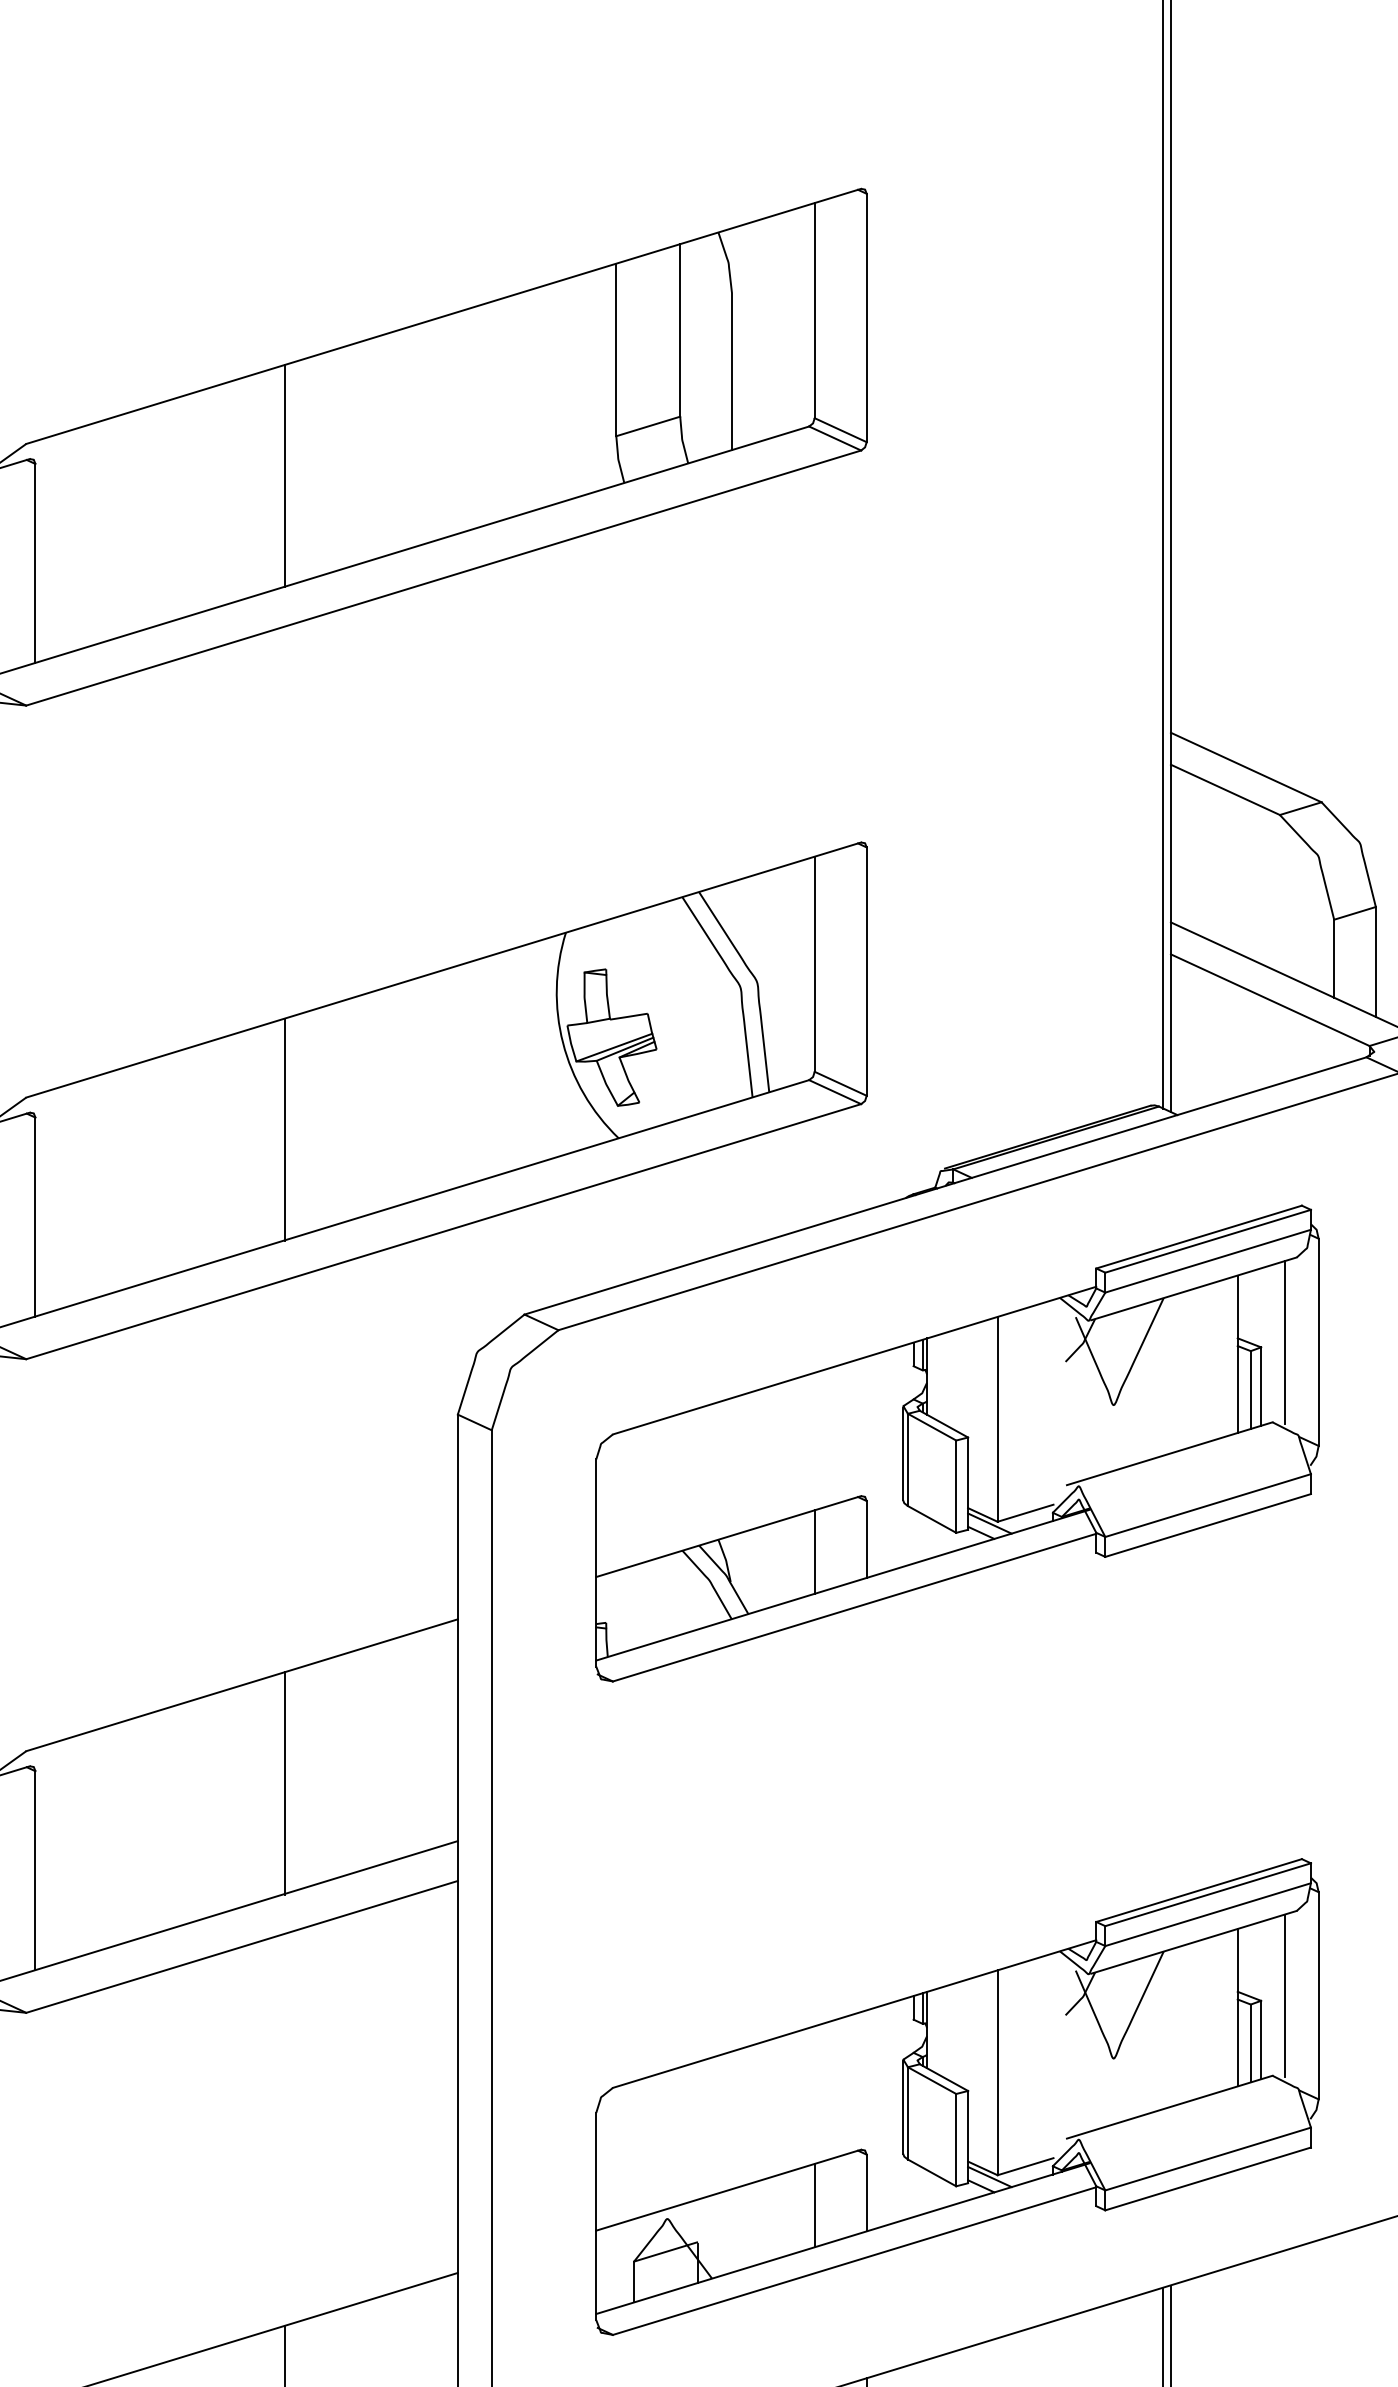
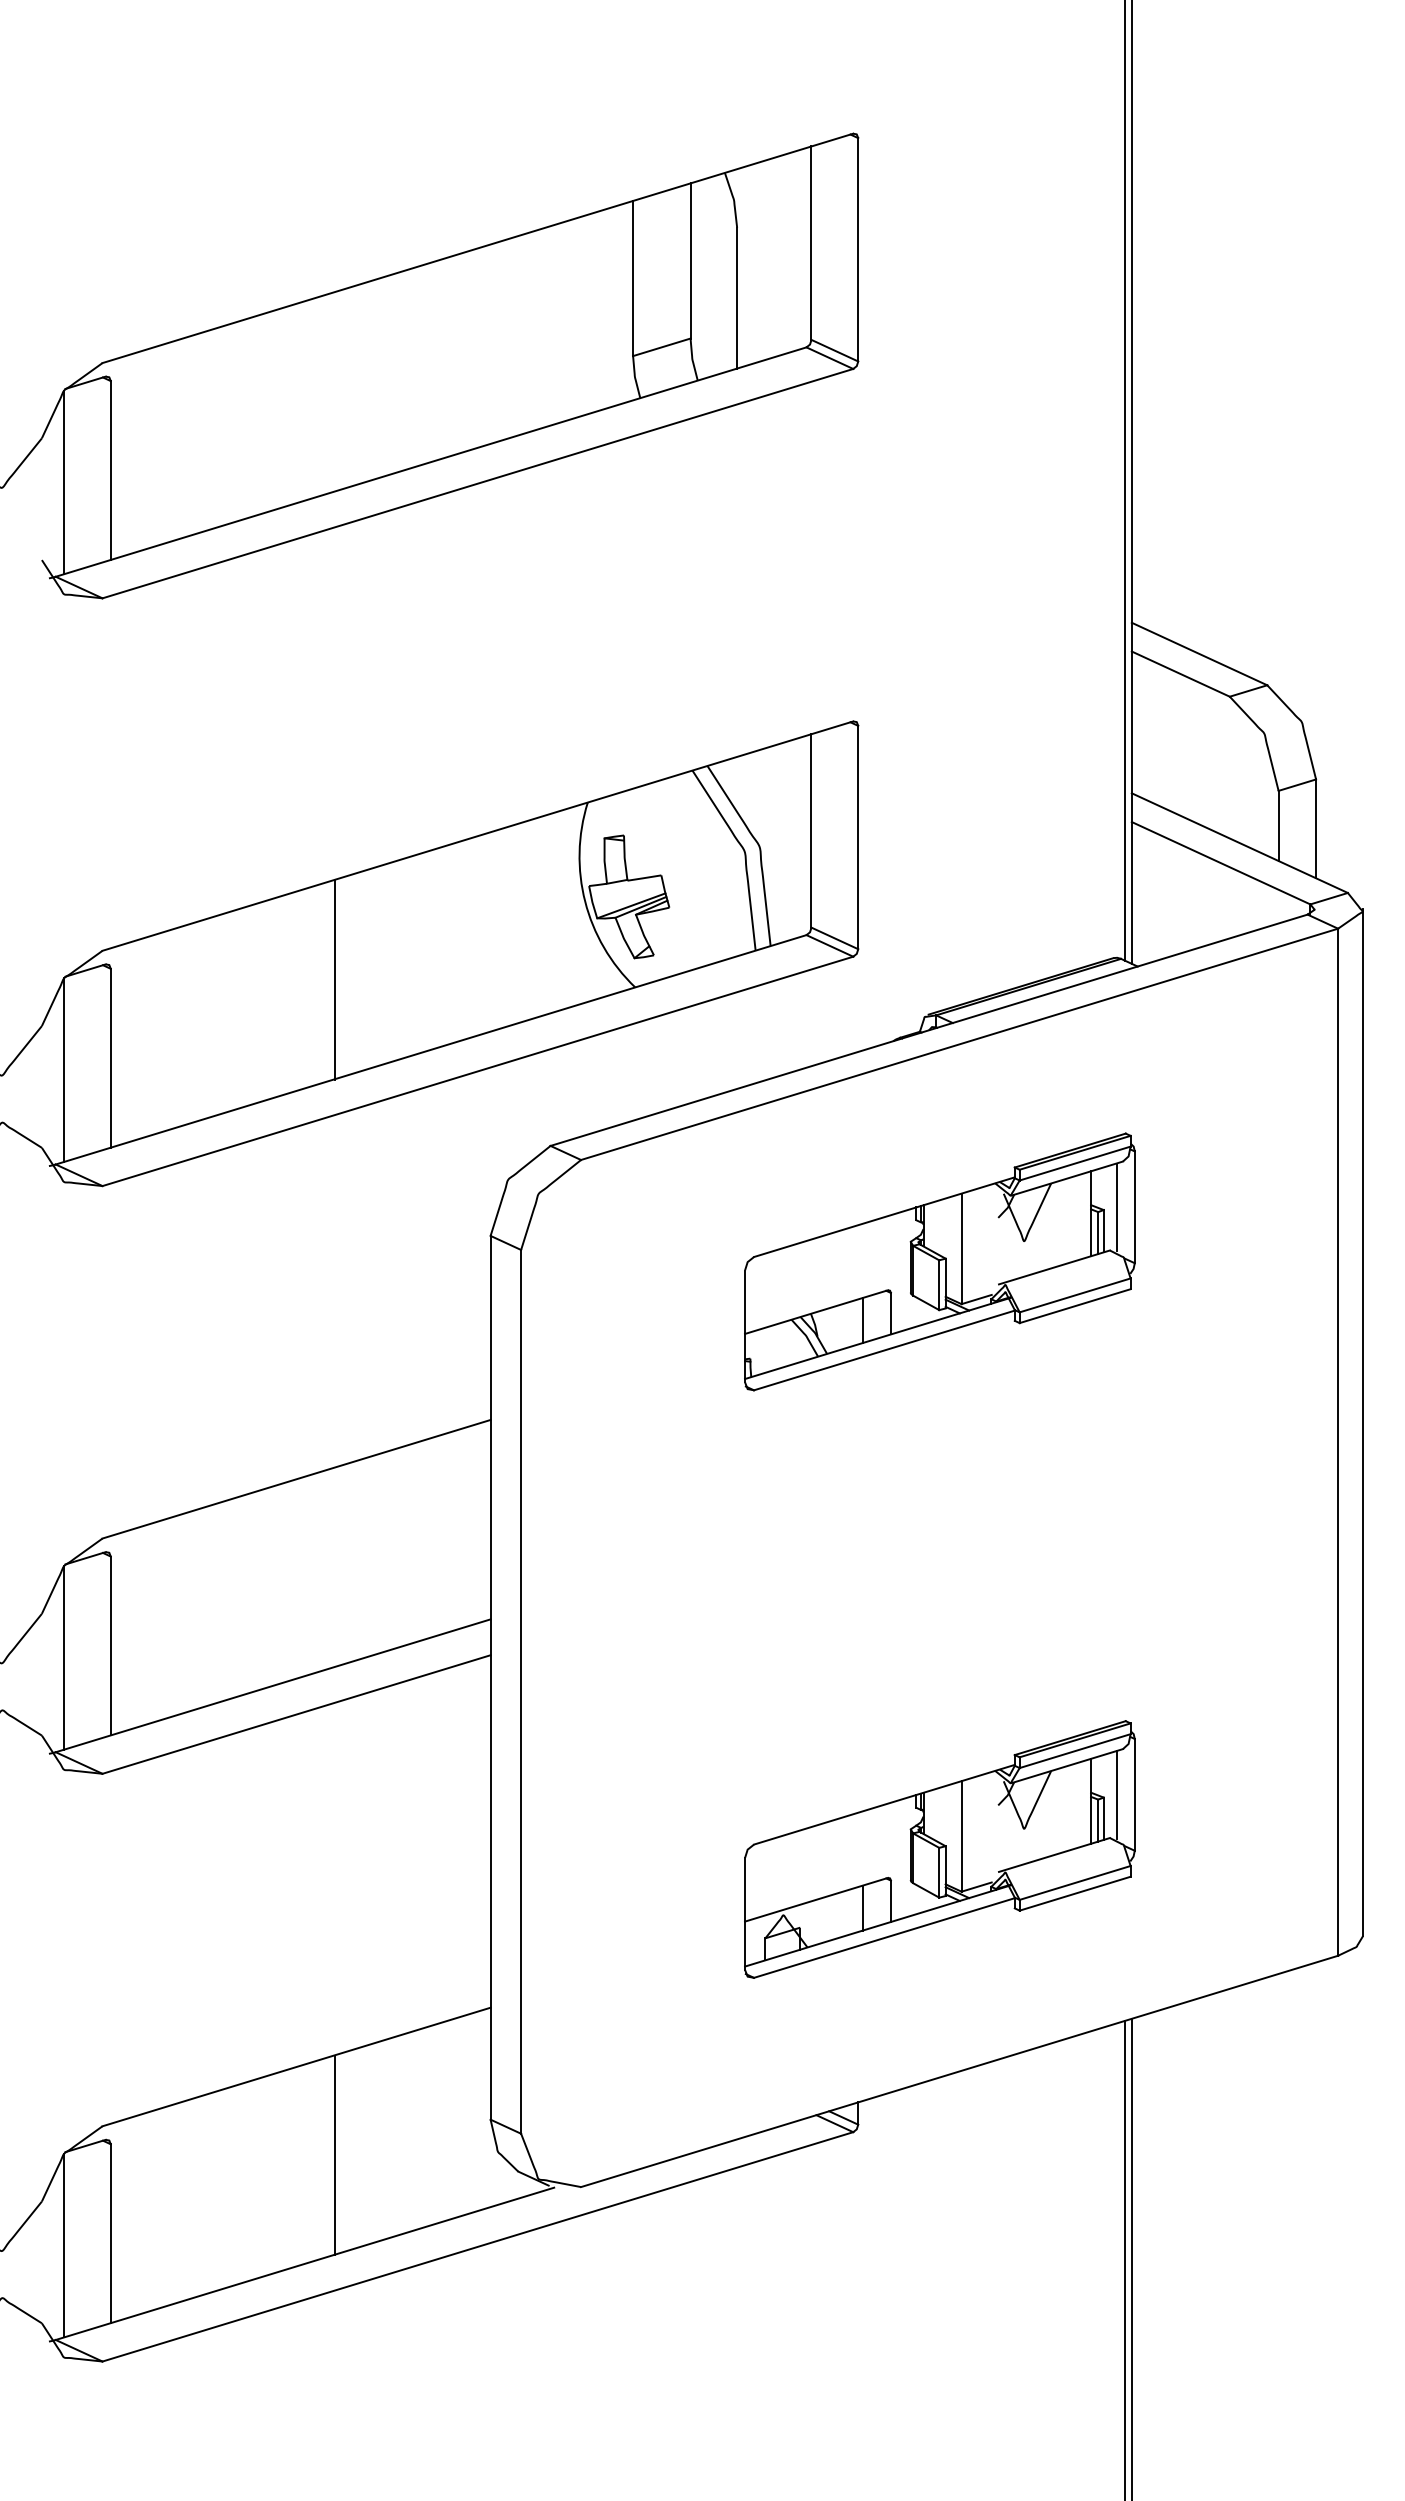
line: (284, 475) -> (334, 391), removed
part: (957, 1443) -> (939, 1261), size x0.6
line: (284, 1783) -> (334, 1567), removed
part: (957, 2097) -> (939, 1849), size x0.6

